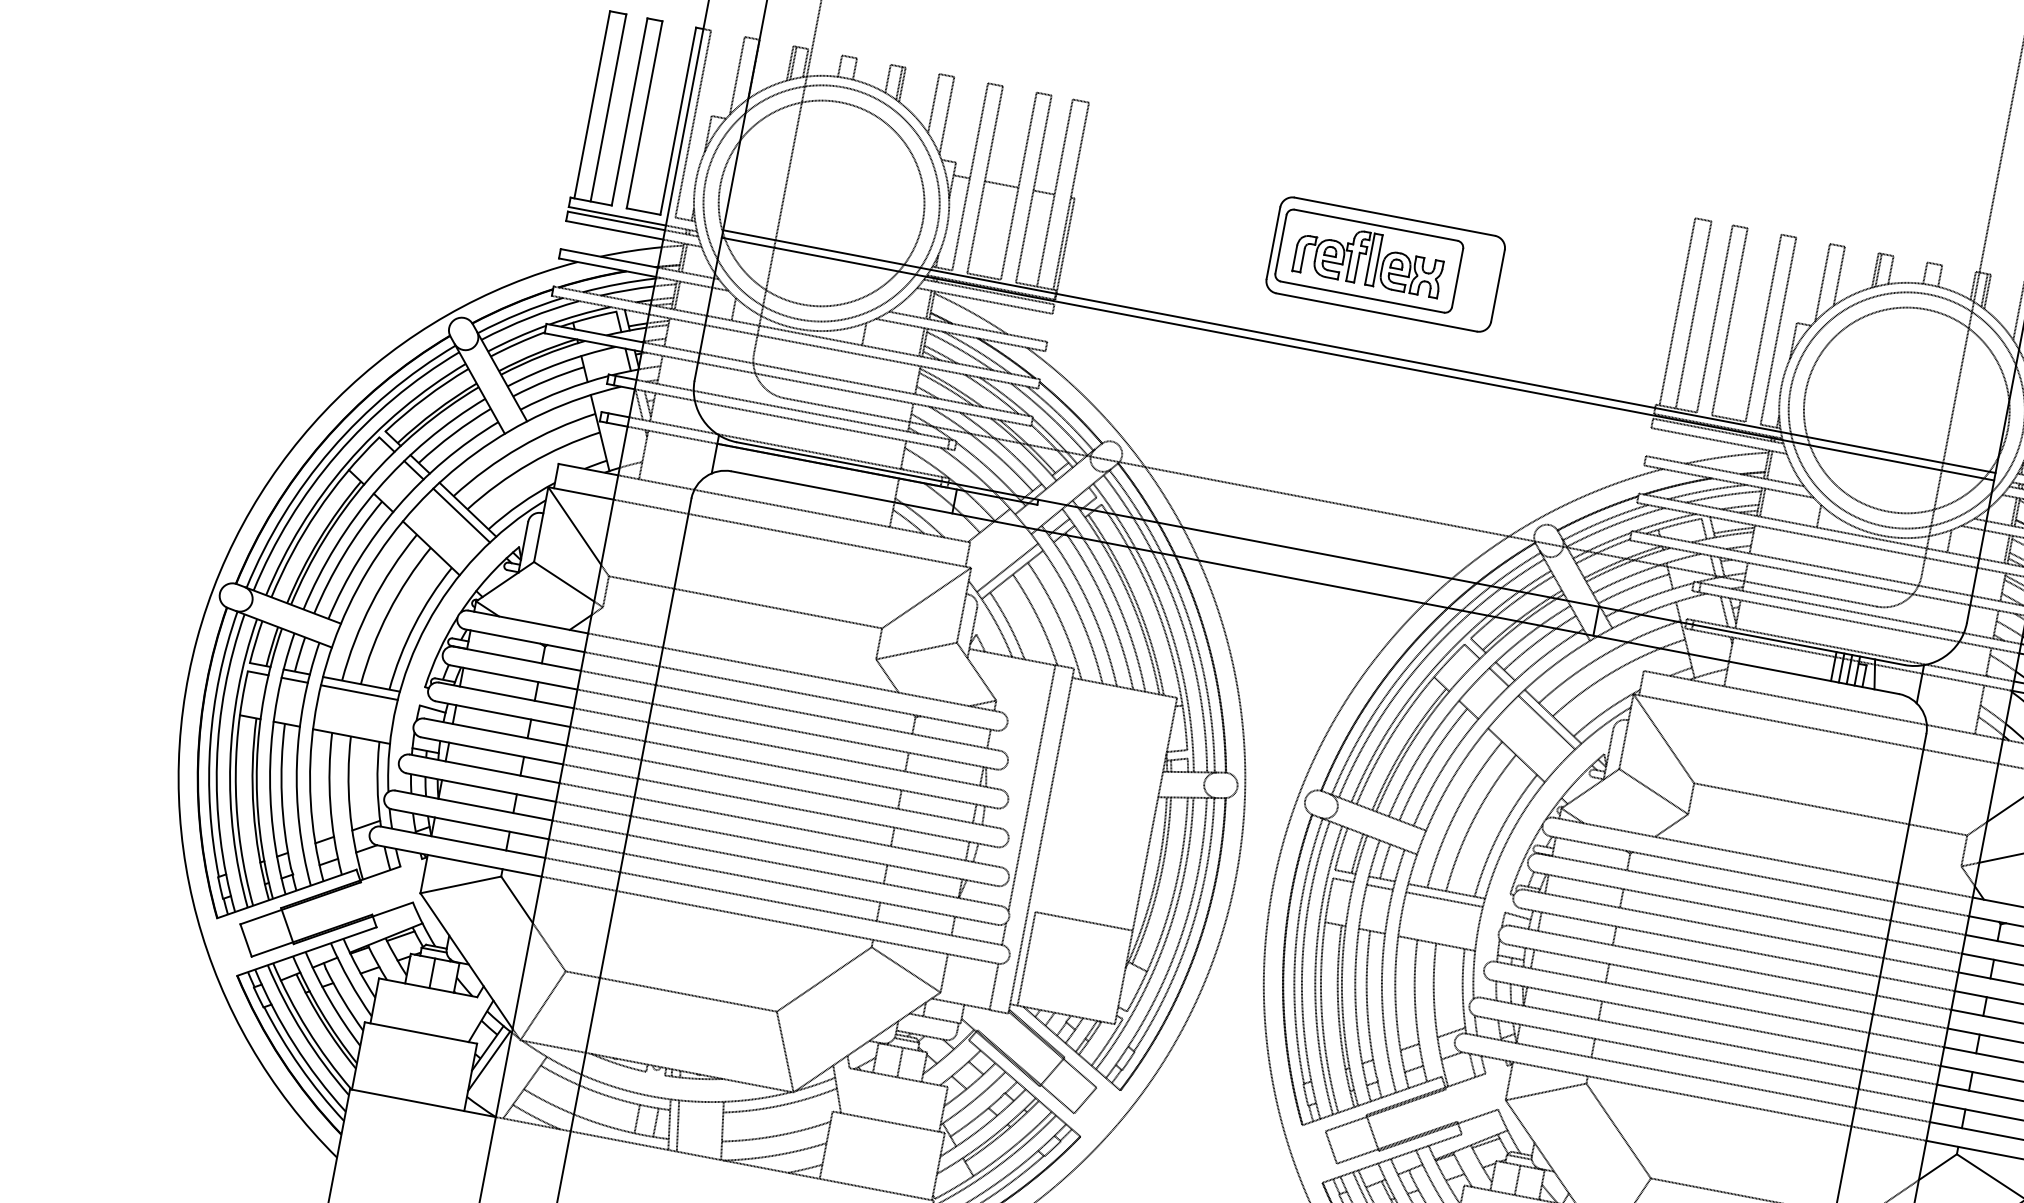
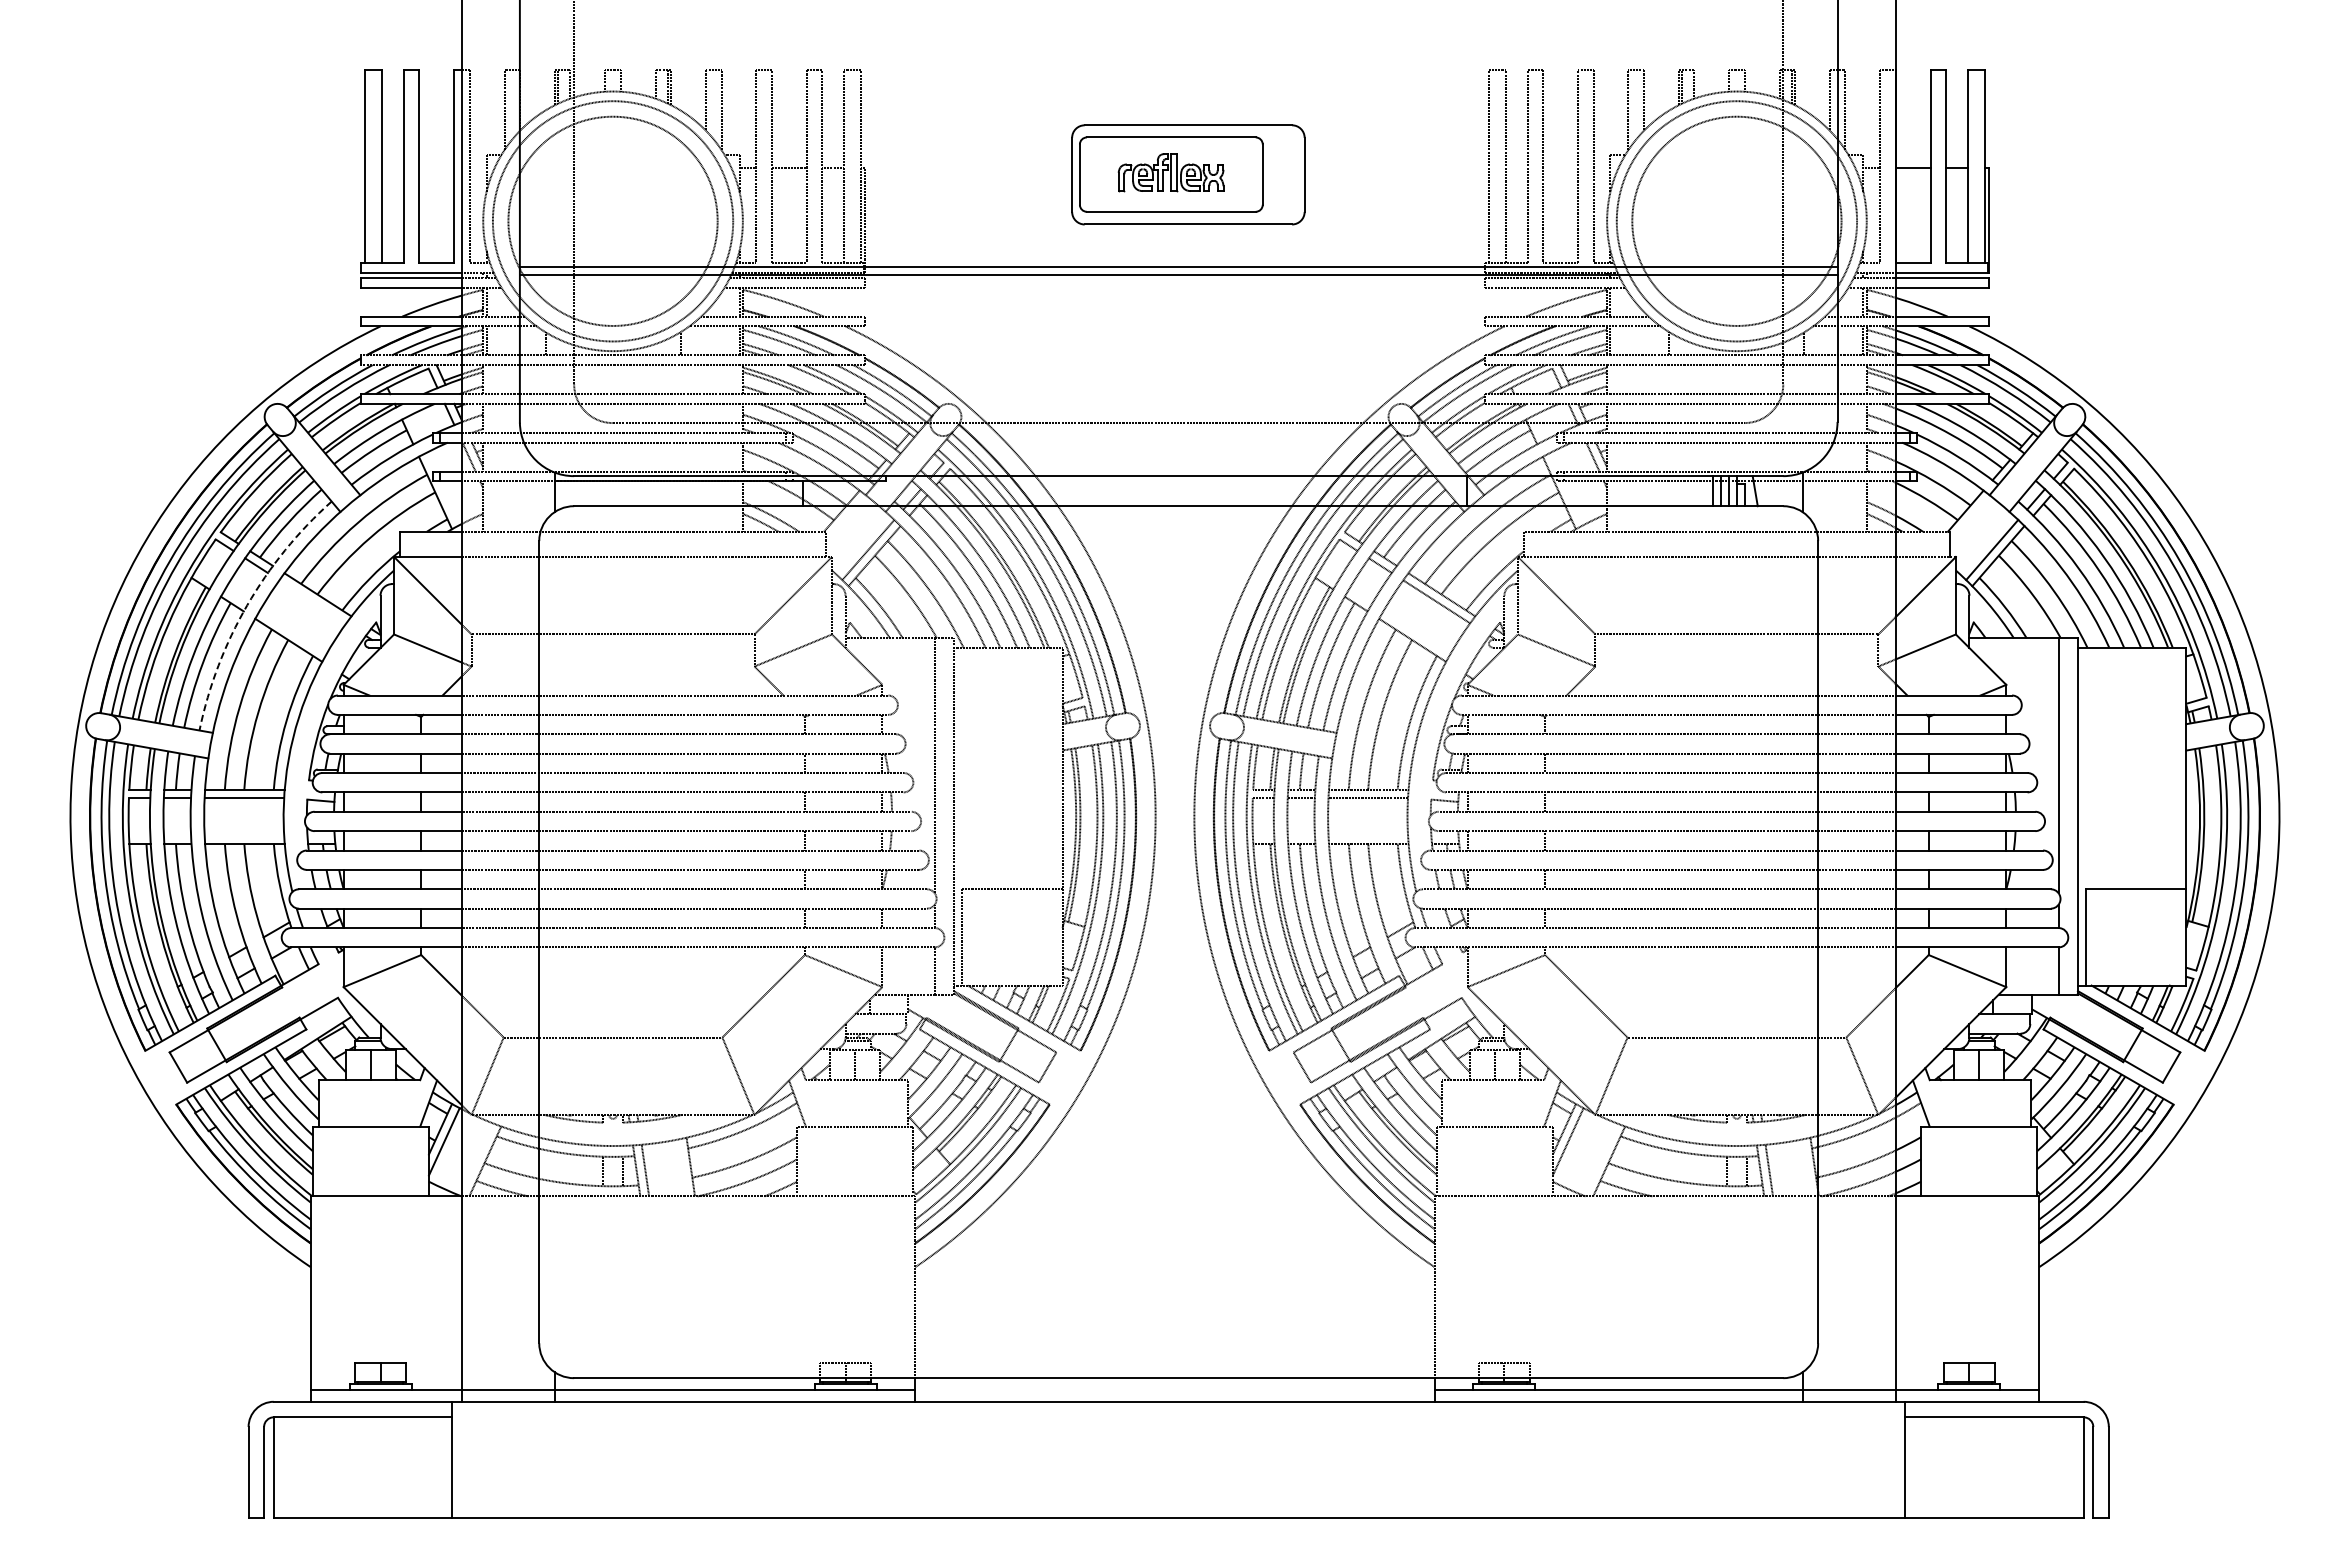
part: (1368, 258) -> (1170, 172), size x0.7
arc: (397, 507) -> (247, 605), solid -> dashed
line: (461, 515) -> (312, 601), removed

